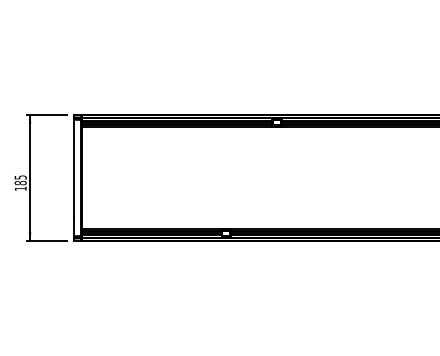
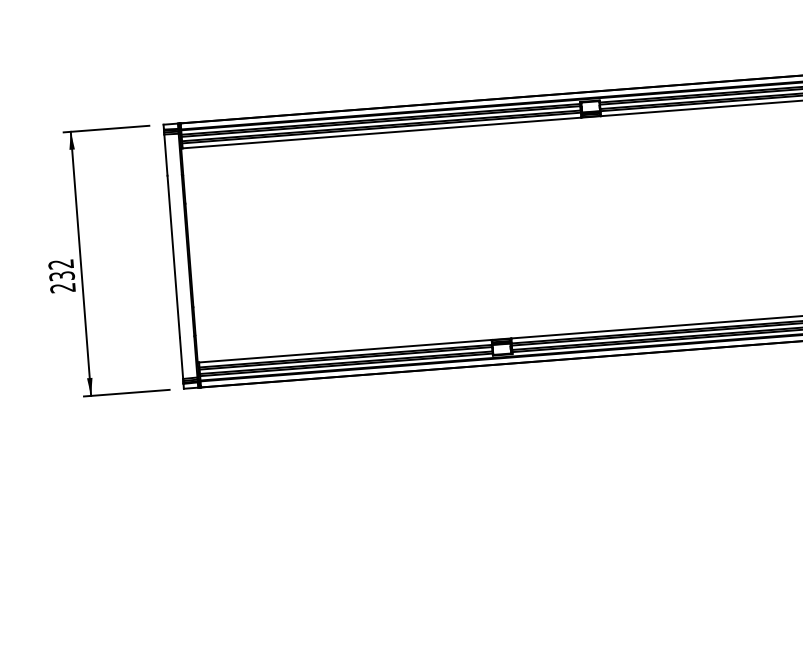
text: (20, 182) -> (61, 274), 185 -> 232

